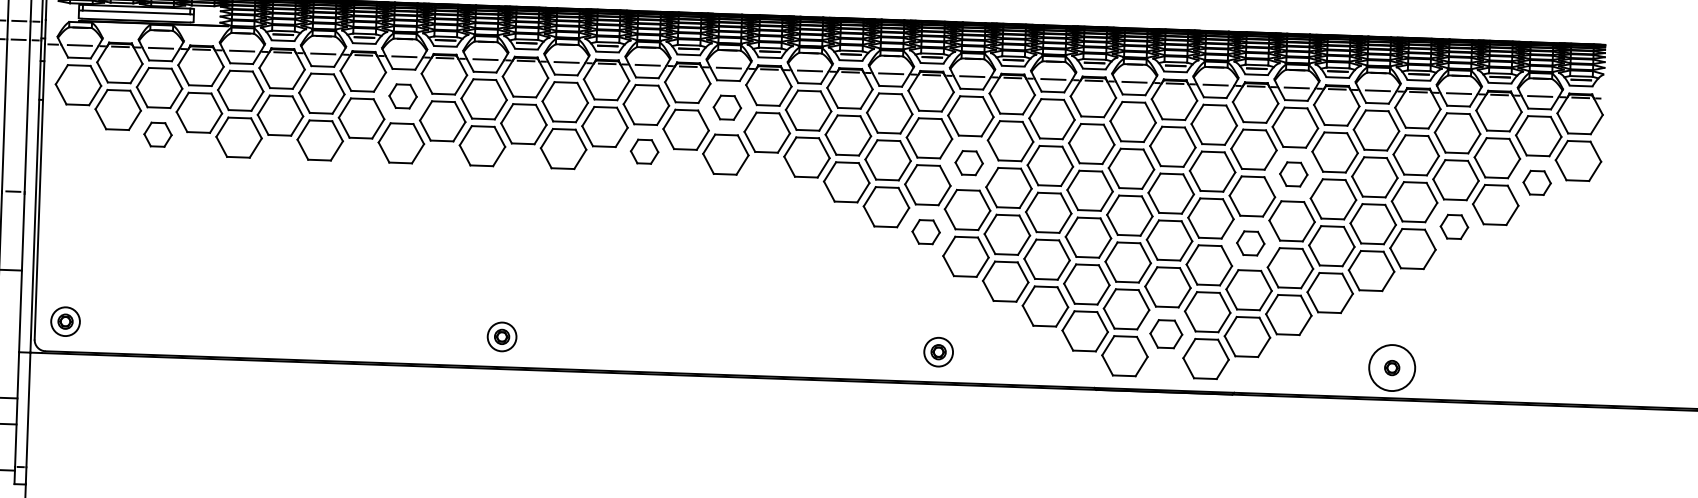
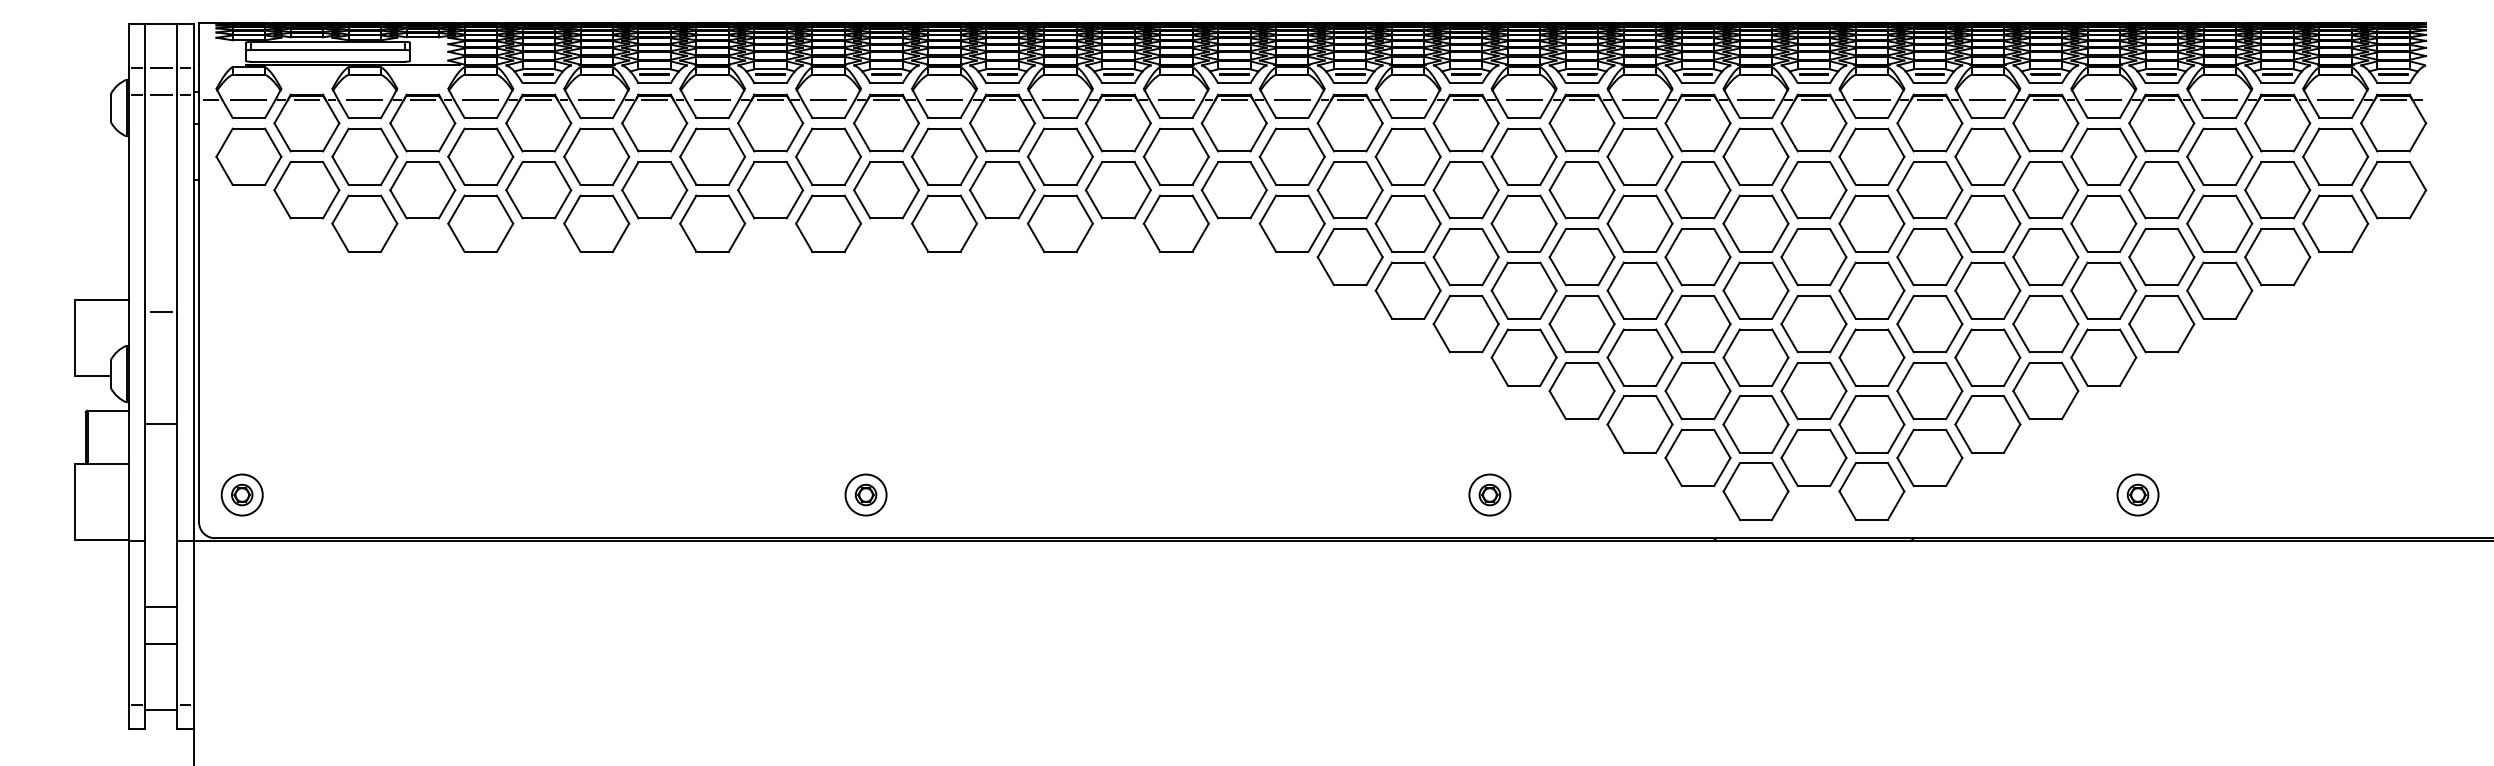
part: (402, 96) -> (712, 156), size x1.67
part: (726, 107) -> (1175, 156), size x1.67
part: (157, 134) -> (364, 223), size x1.67
part: (644, 151) -> (1059, 223), size x1.67
part: (968, 162) -> (1523, 223), size x1.67
part: (1293, 174) -> (1987, 223), size x1.67
part: (1537, 182) -> (2335, 223), size x1.67
part: (1454, 226) -> (2219, 290), size x1.67
part: (925, 232) -> (1465, 324), size x1.67
part: (1250, 243) -> (1929, 324), size x1.67
part: (1166, 333) -> (1813, 457), size x1.43
circle: (1391, 367) -> (2137, 494), size x0.62

